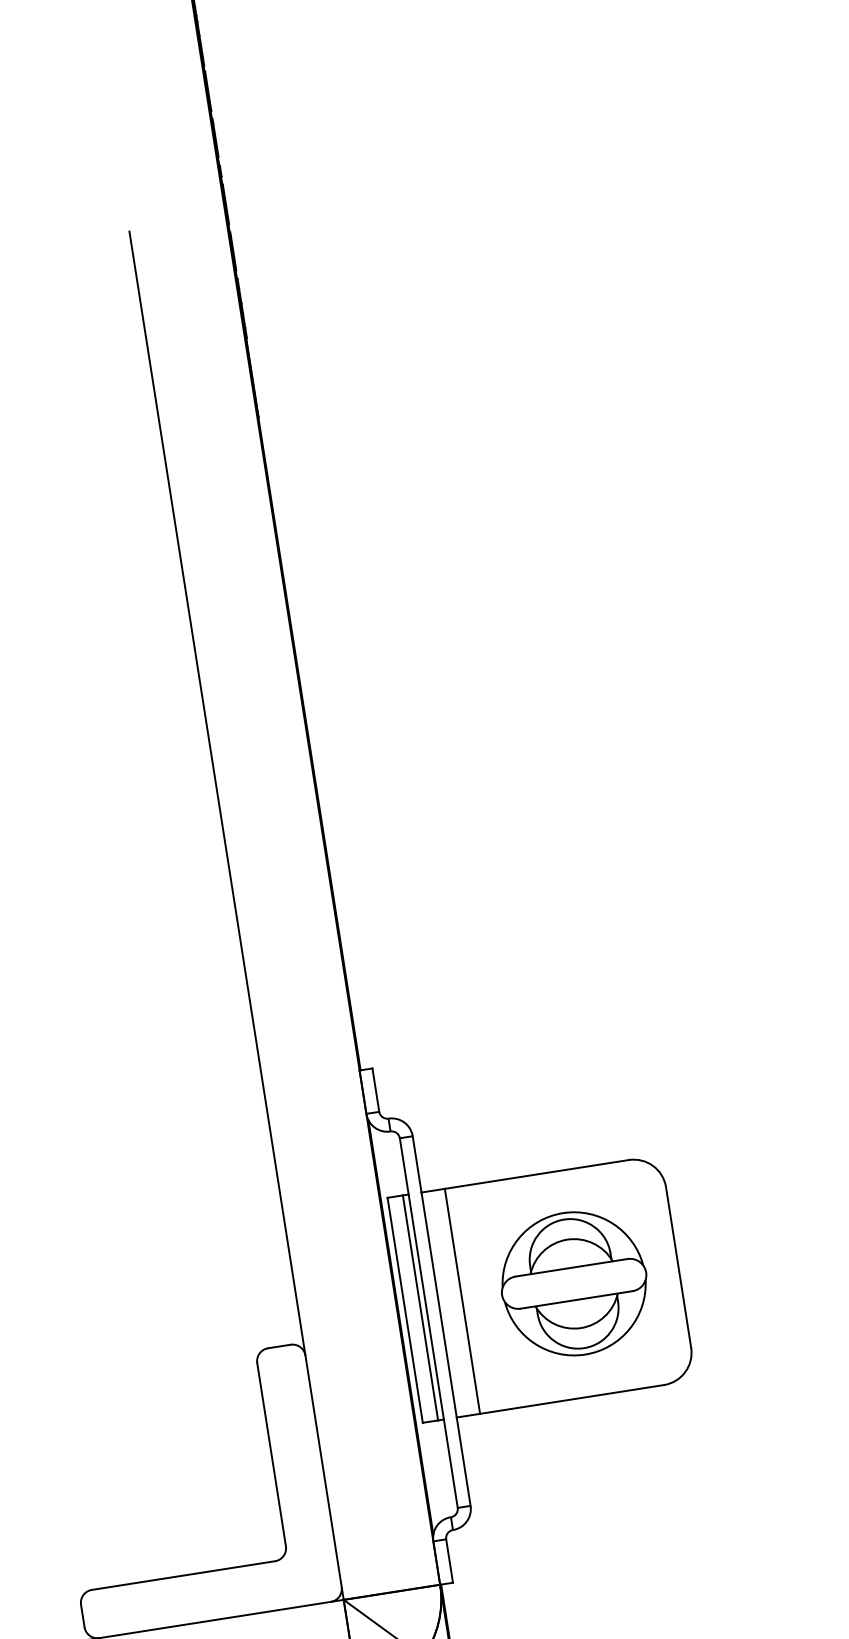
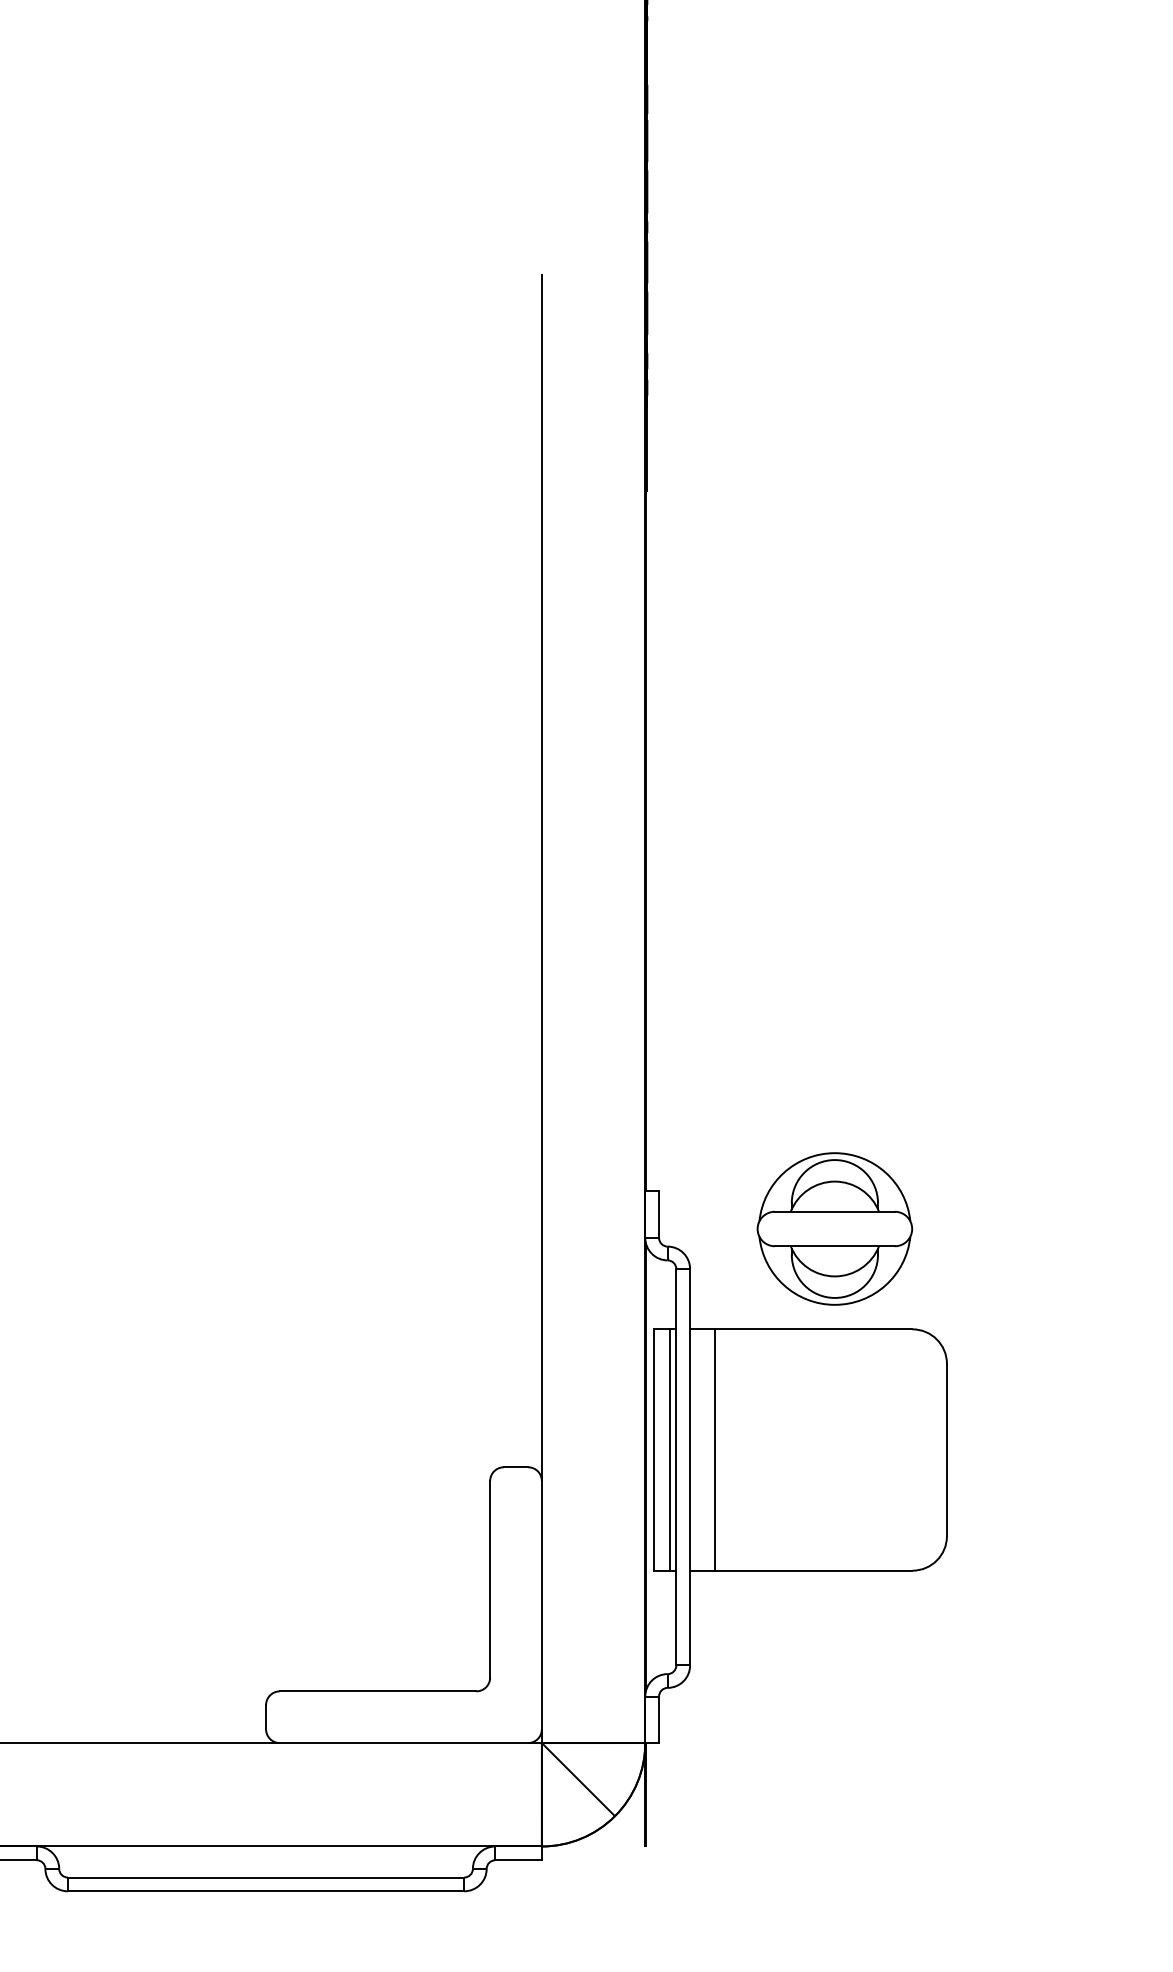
part: (573, 1283) -> (834, 1228), moved

